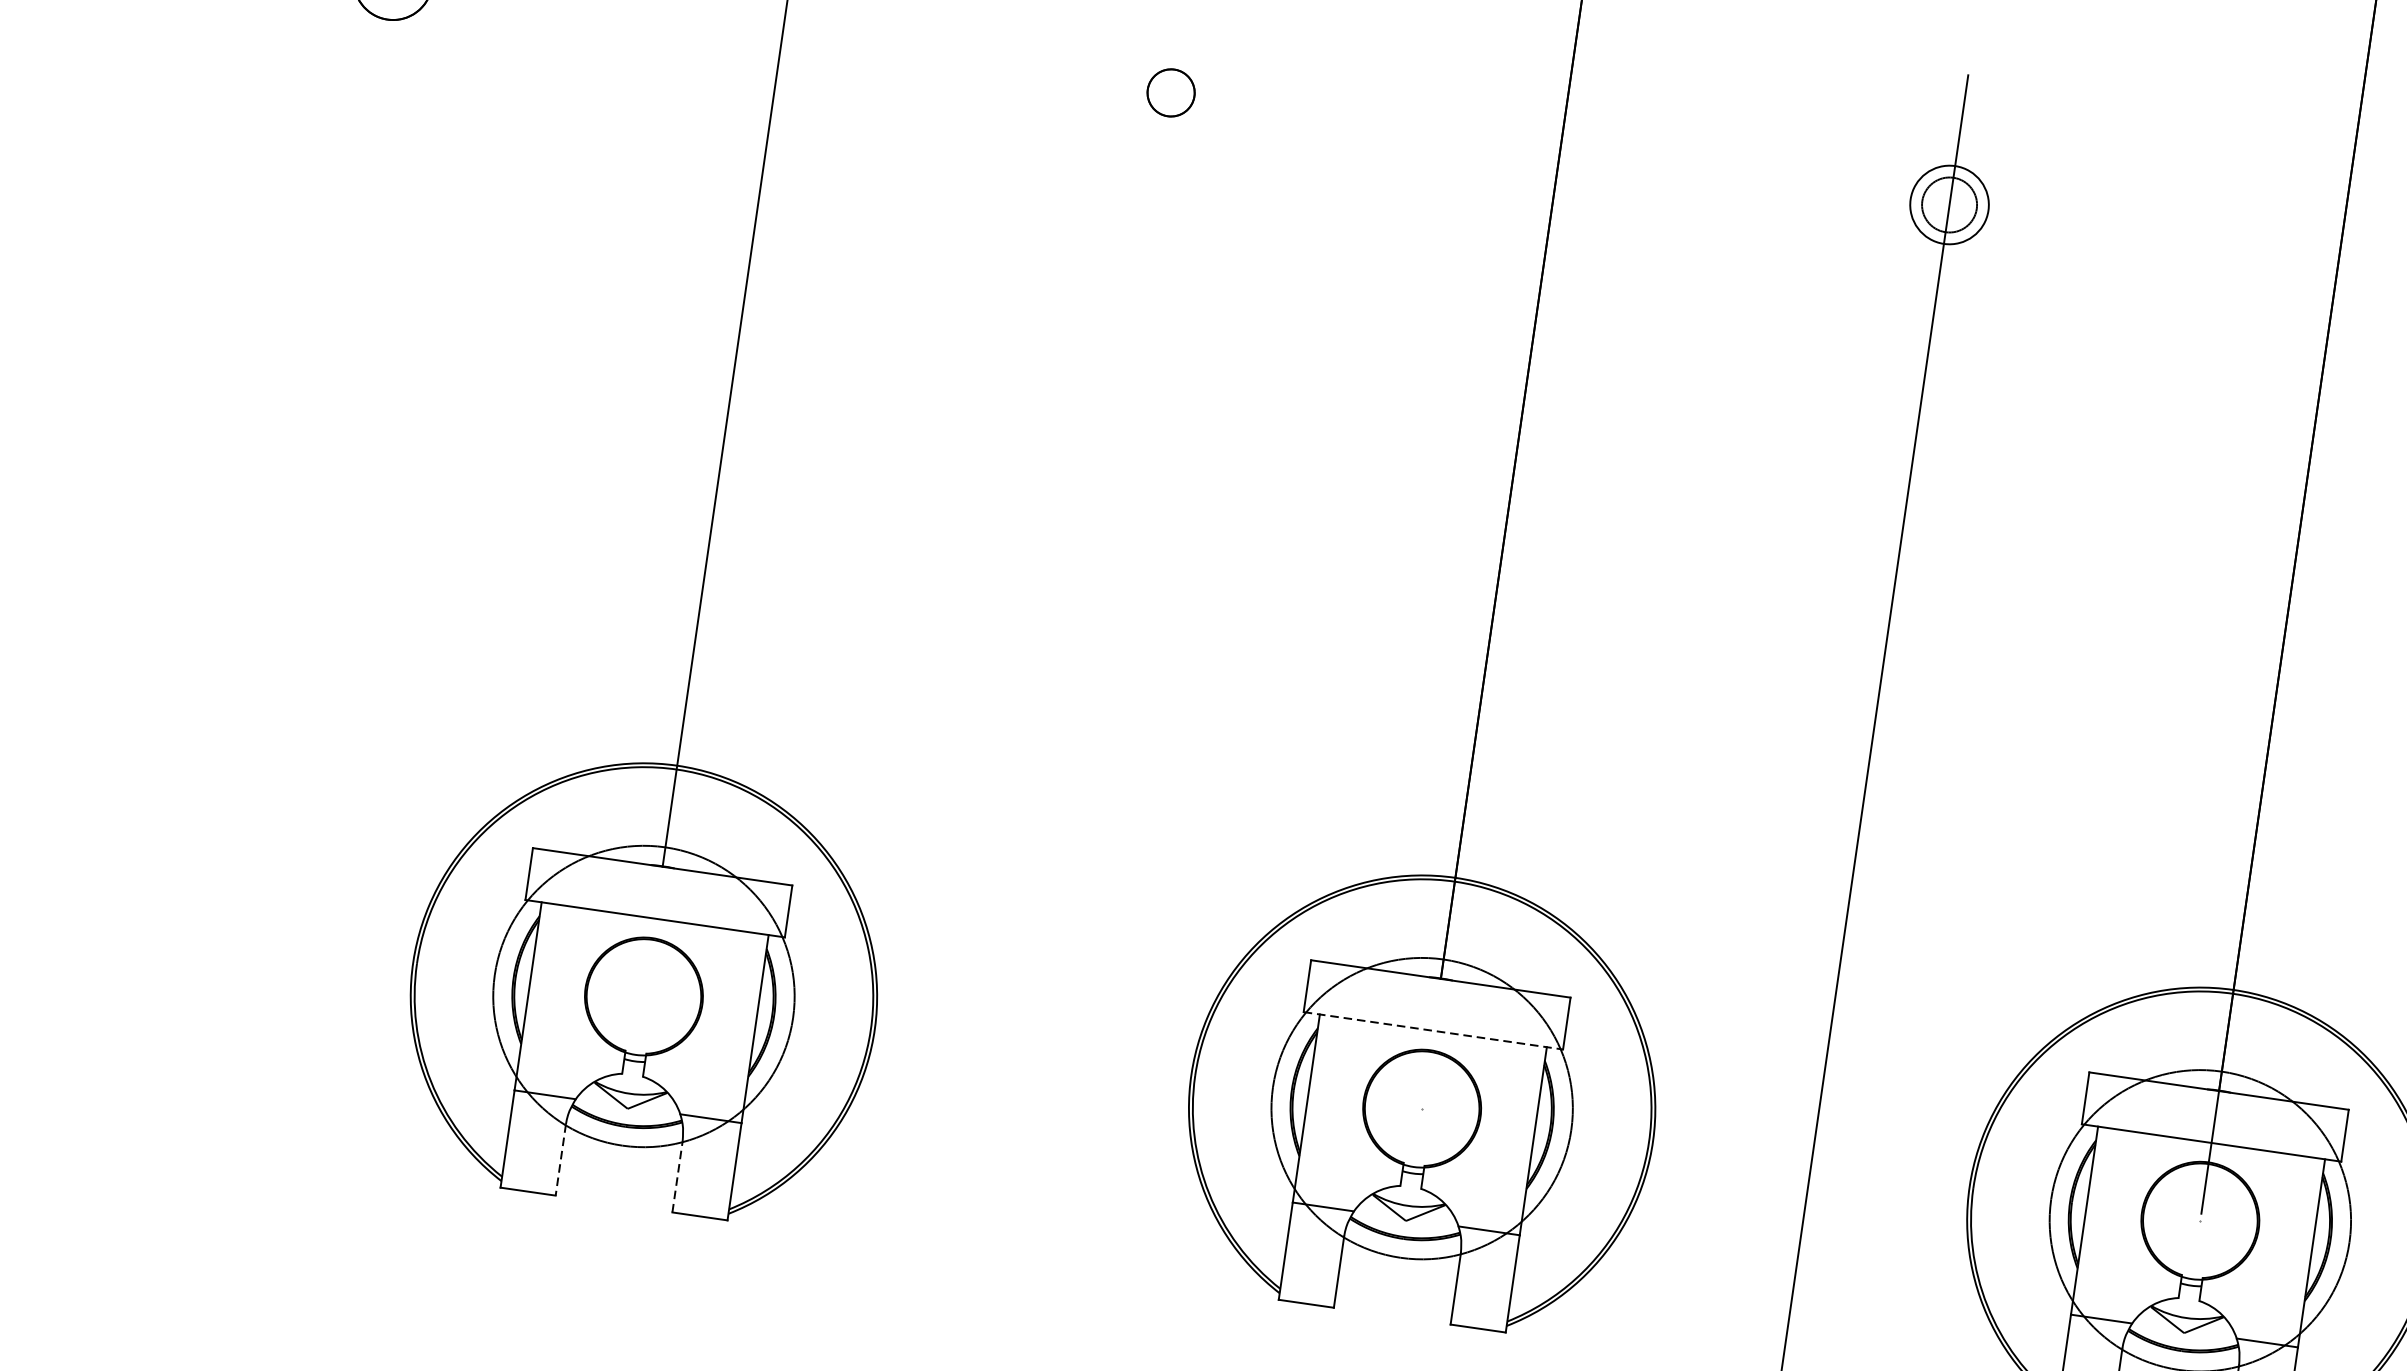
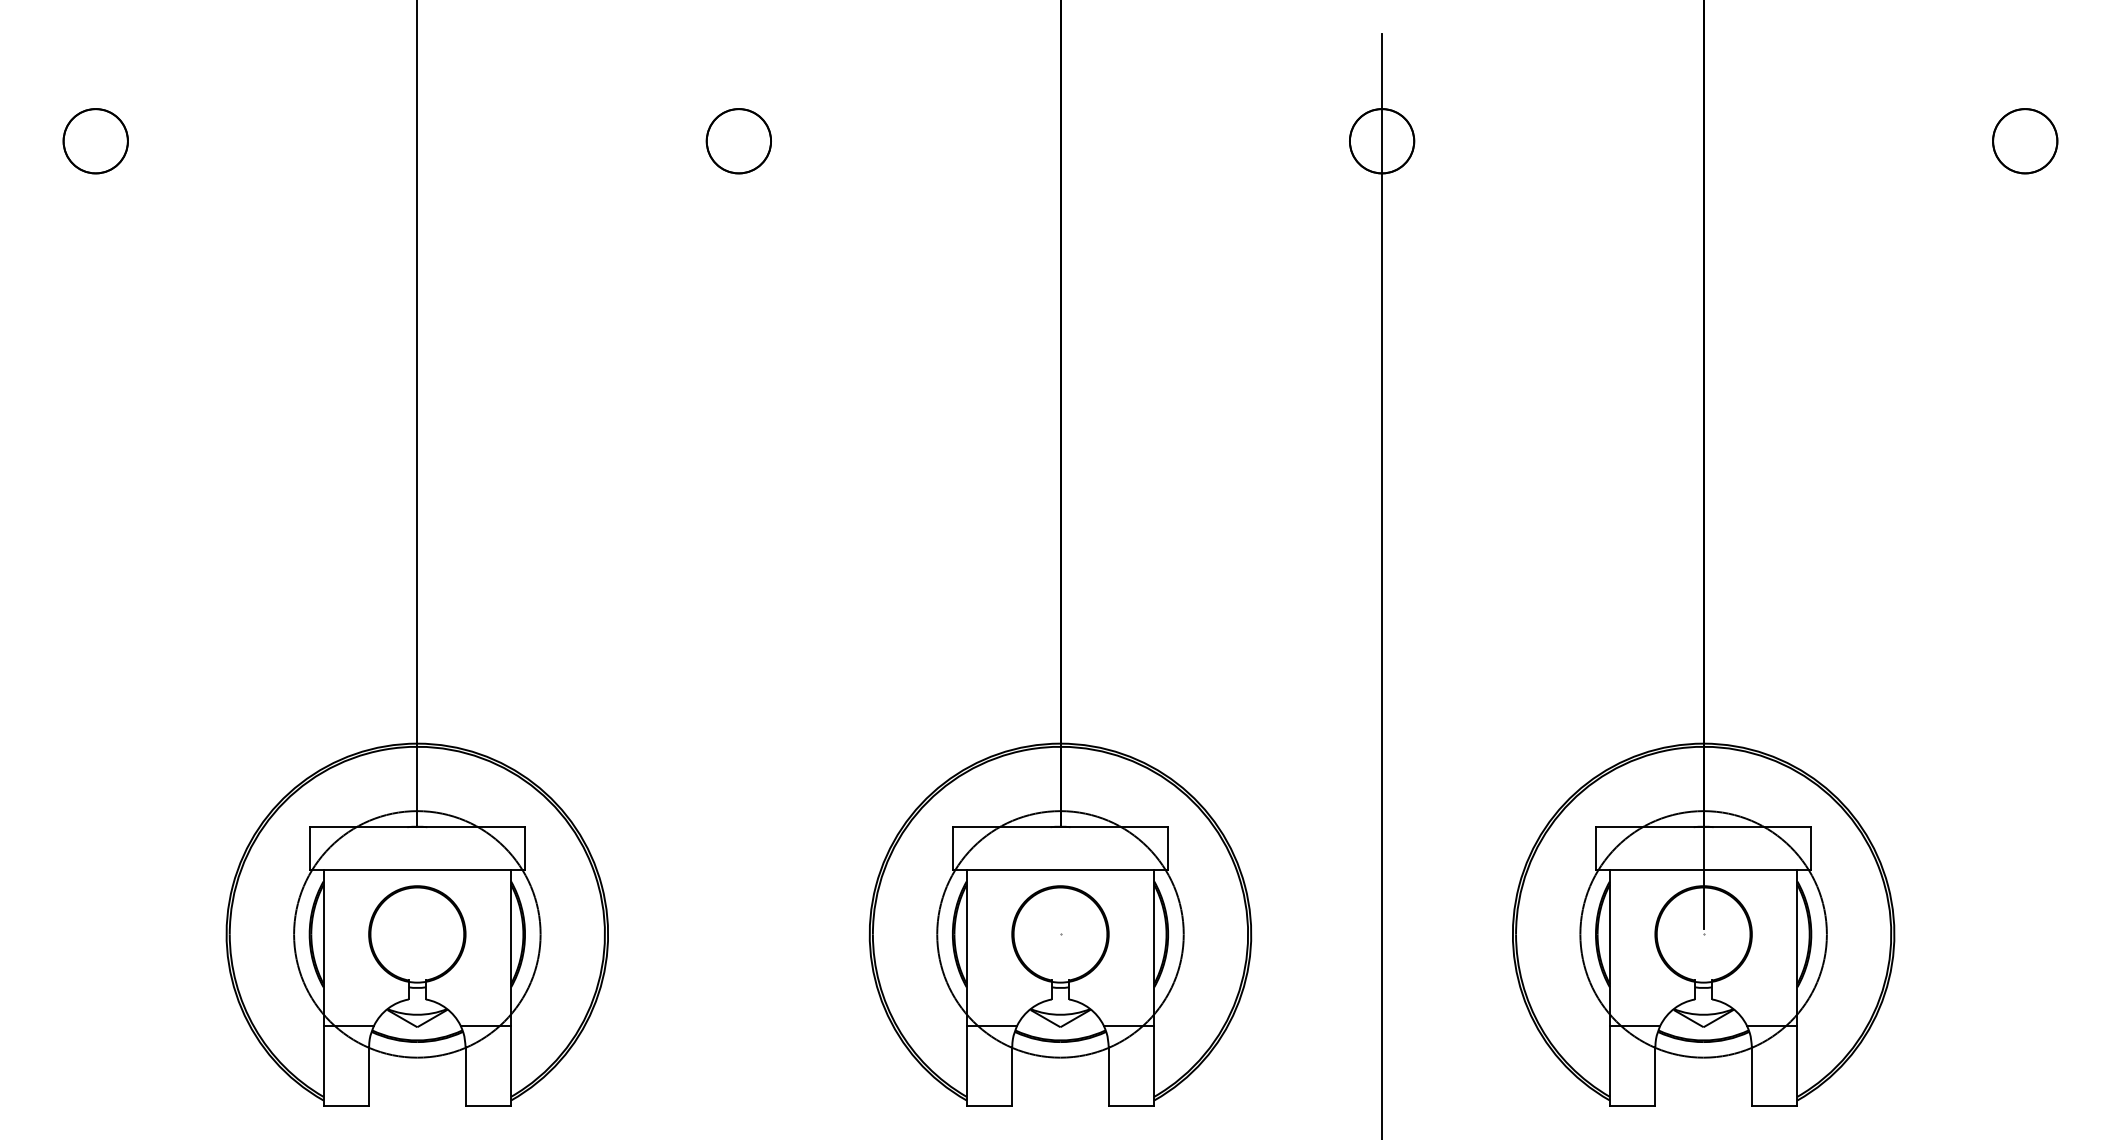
circle: (1170, 93) -> (738, 141), size x1.67
circle: (1948, 205) -> (1381, 141), size x1.43
line: (1433, 1031) -> (1060, 870), dashed -> solid
line: (561, 1160) -> (369, 1076), dashed -> solid
line: (677, 1175) -> (465, 1075), dashed -> solid

